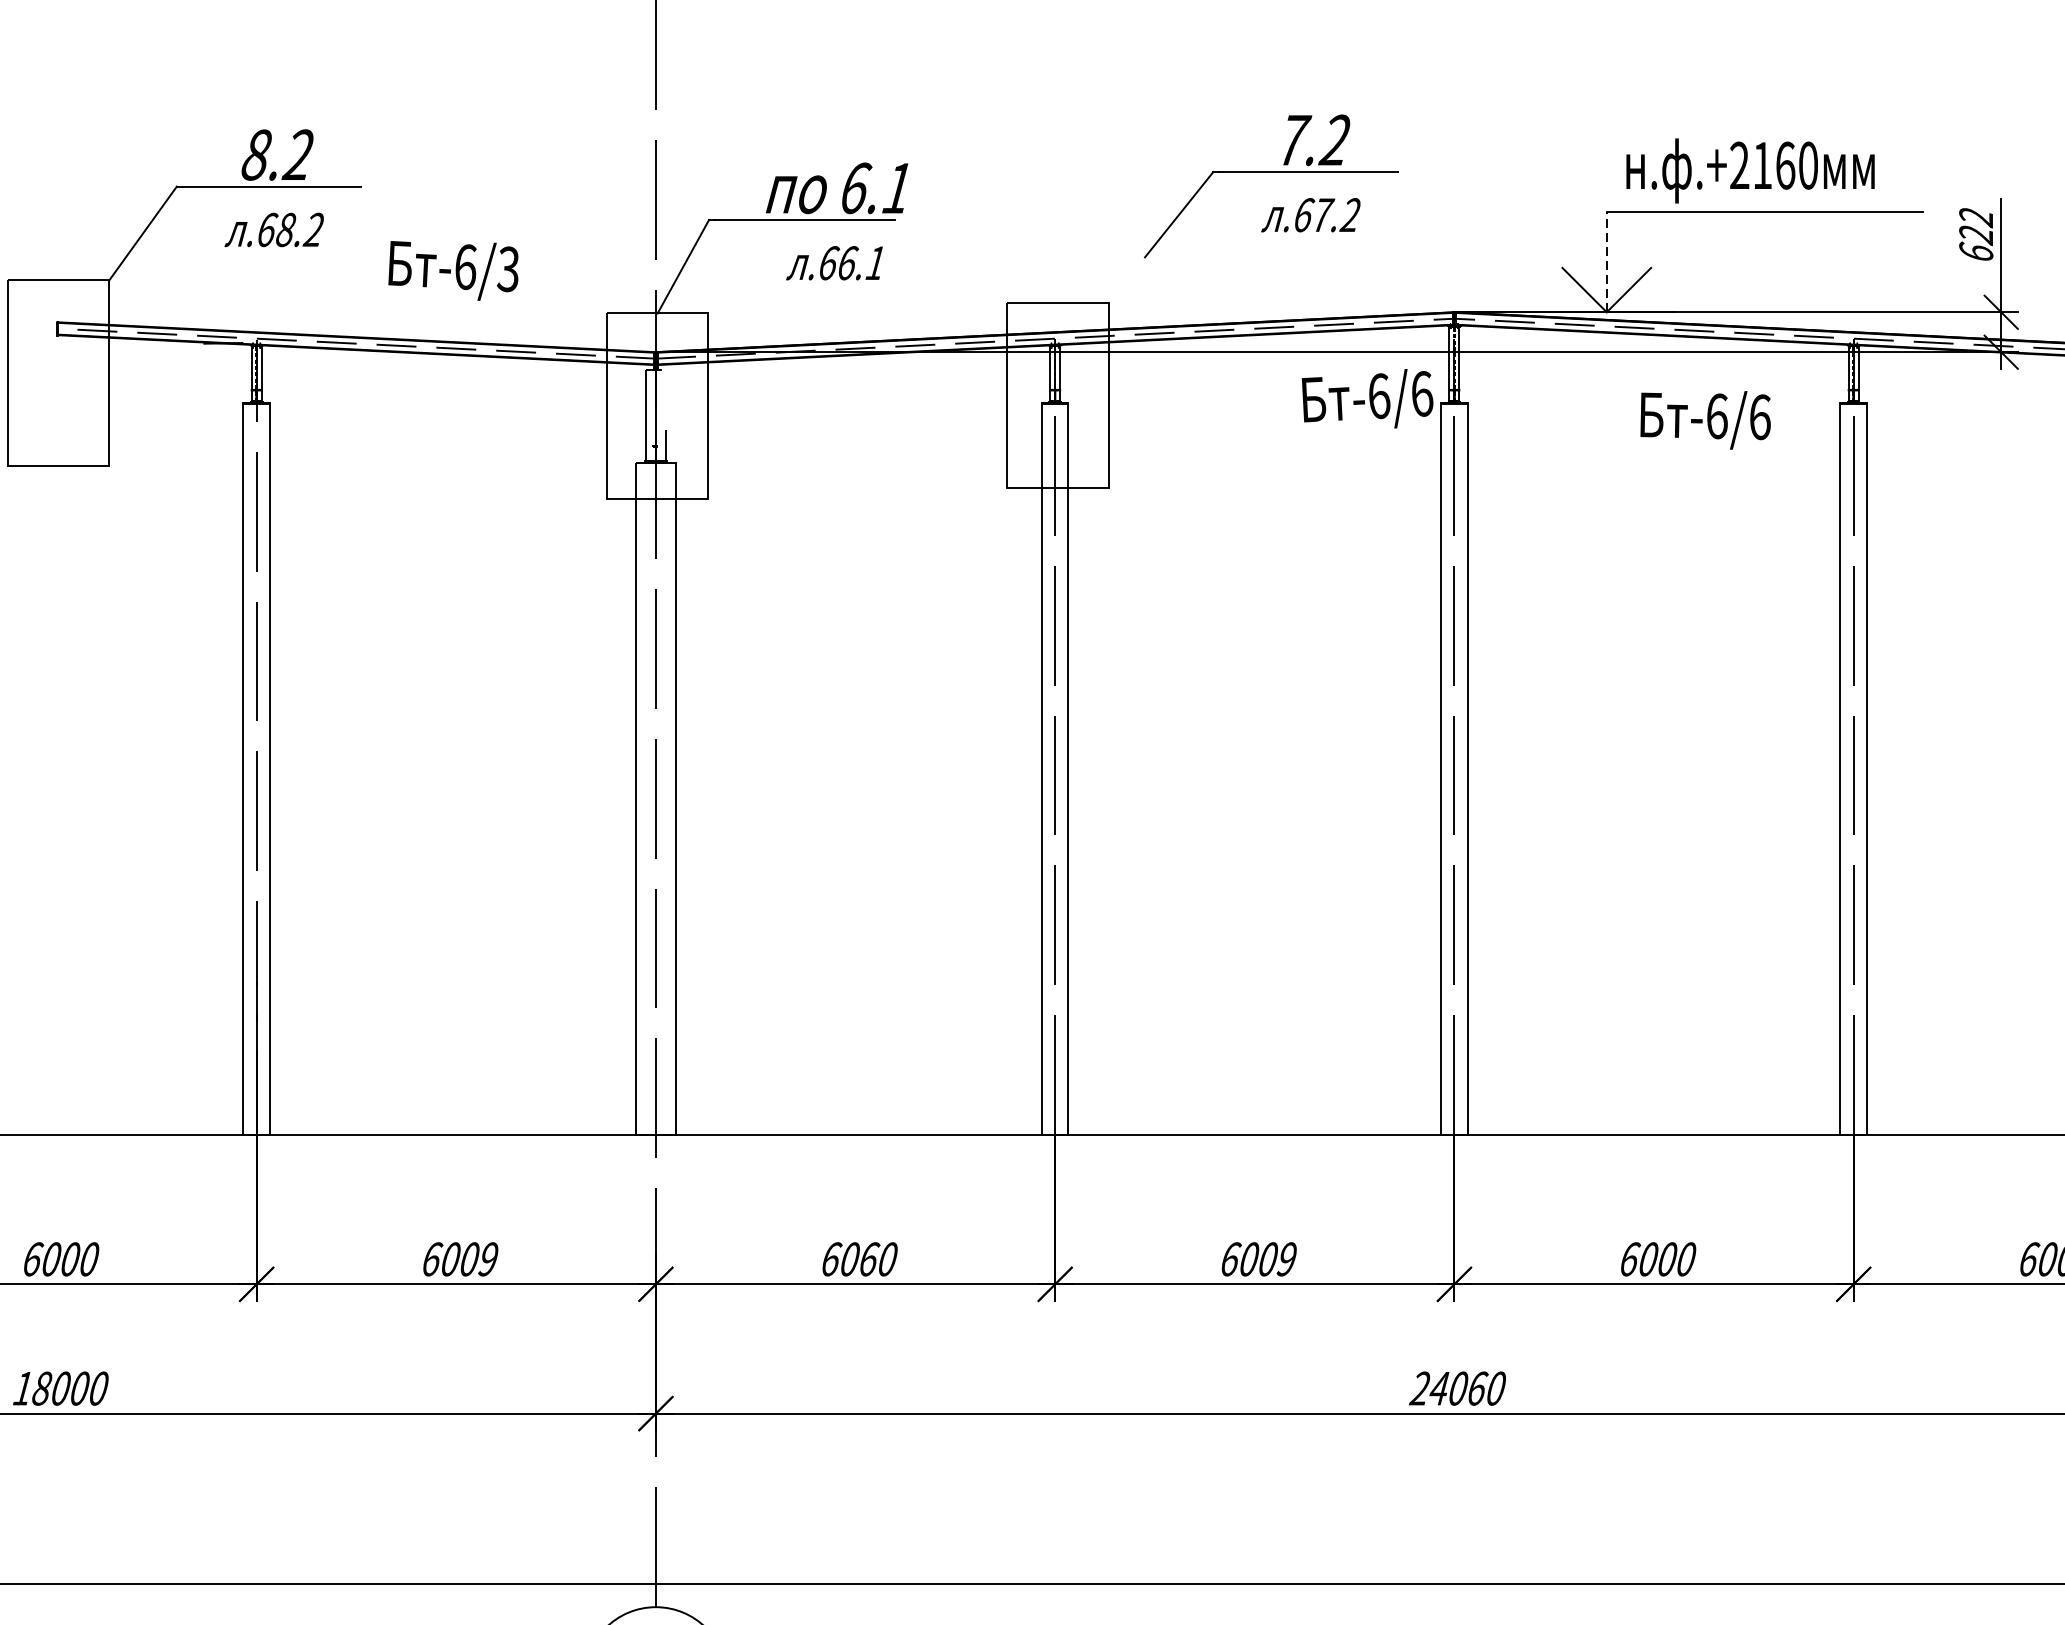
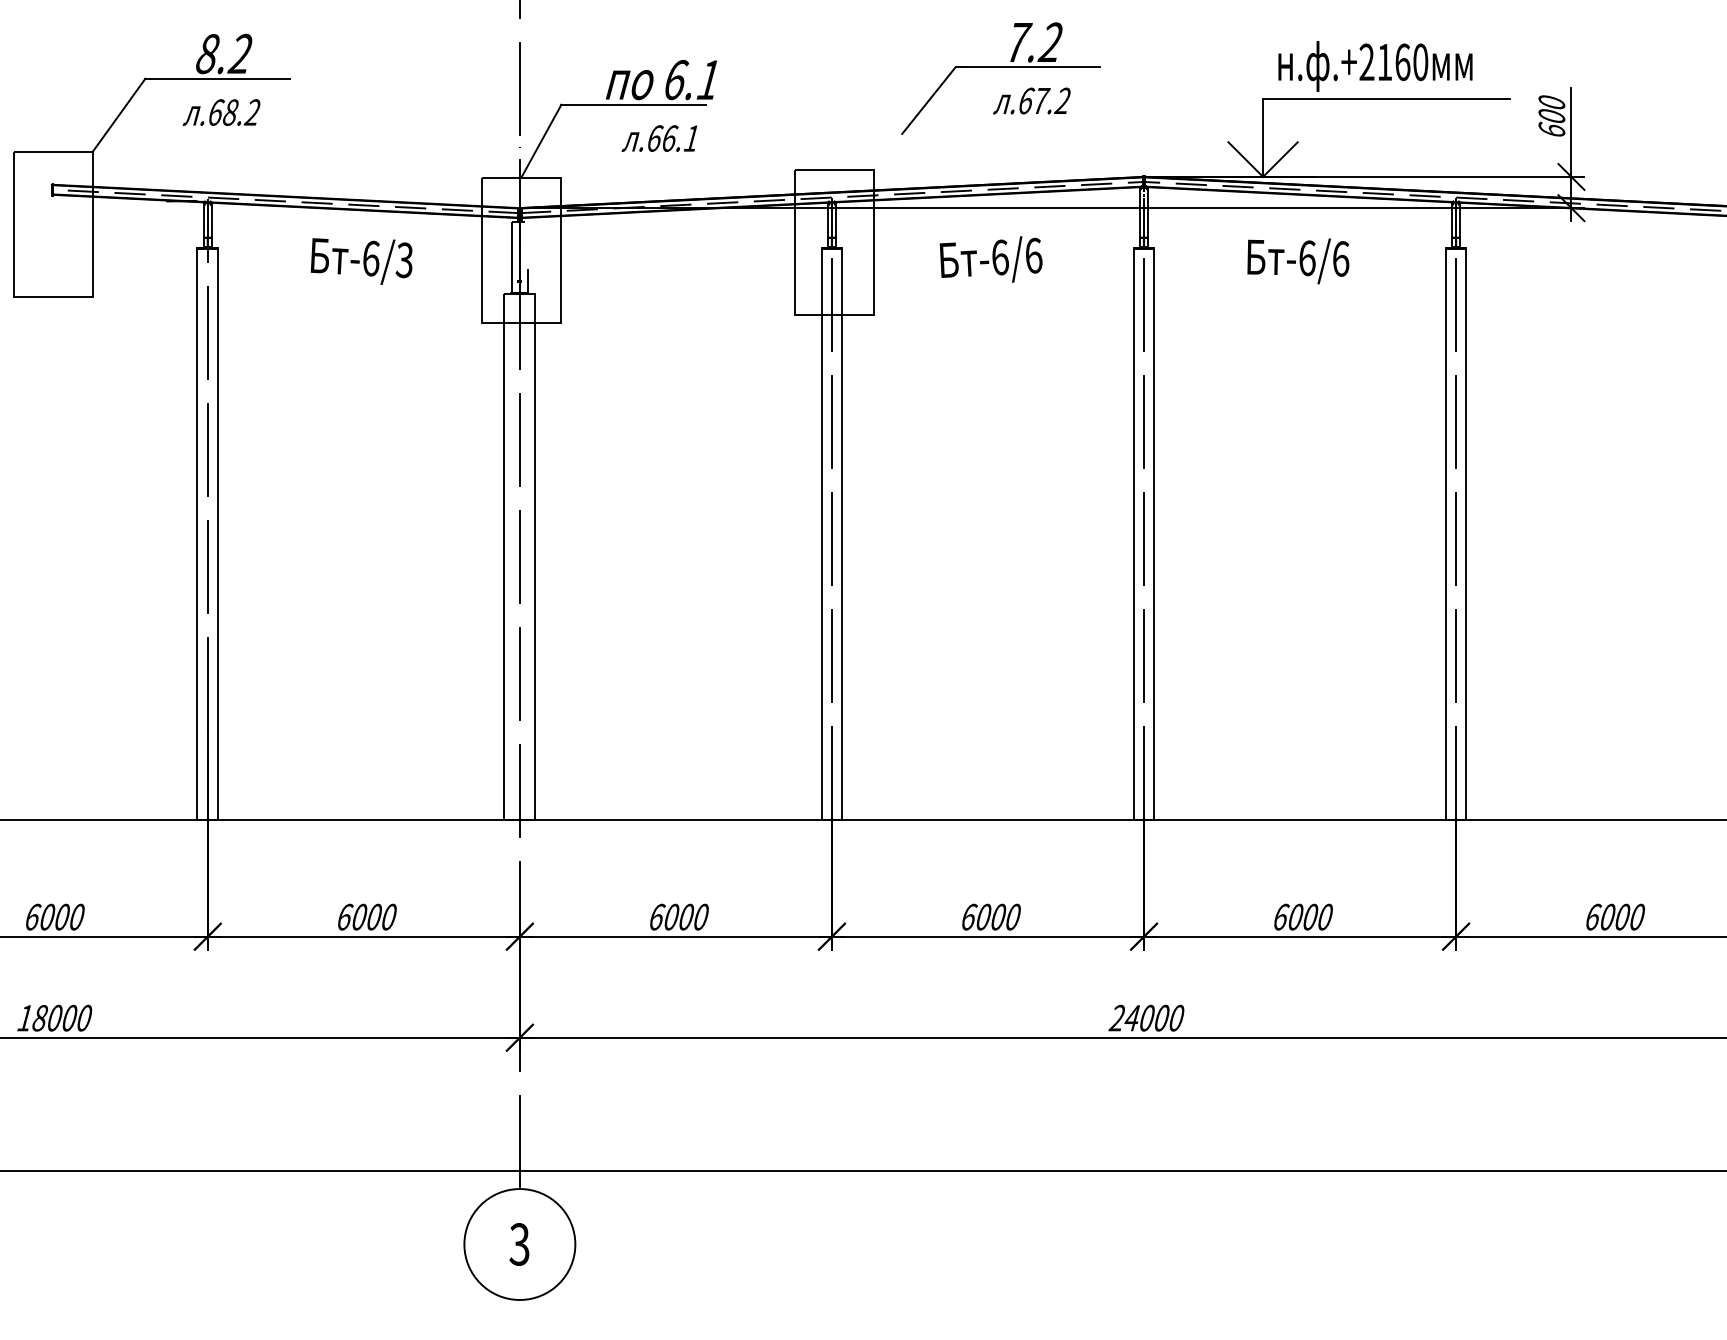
text: (1975, 227) -> (1551, 110), 622 -> 600
line: (1607, 261) -> (1263, 137), dashed -> solid
text: (453, 270) -> (361, 261), moved
text: (1366, 398) -> (990, 259), moved
text: (1705, 420) -> (1298, 261), moved
text: (487, 1258) -> (388, 916), 6009 -> 6000
text: (870, 1258) -> (687, 916), 6060 -> 6000
text: (1286, 1258) -> (1012, 916), 6009 -> 6000
text: (1478, 1387) -> (1162, 1017), 24060 -> 24000

